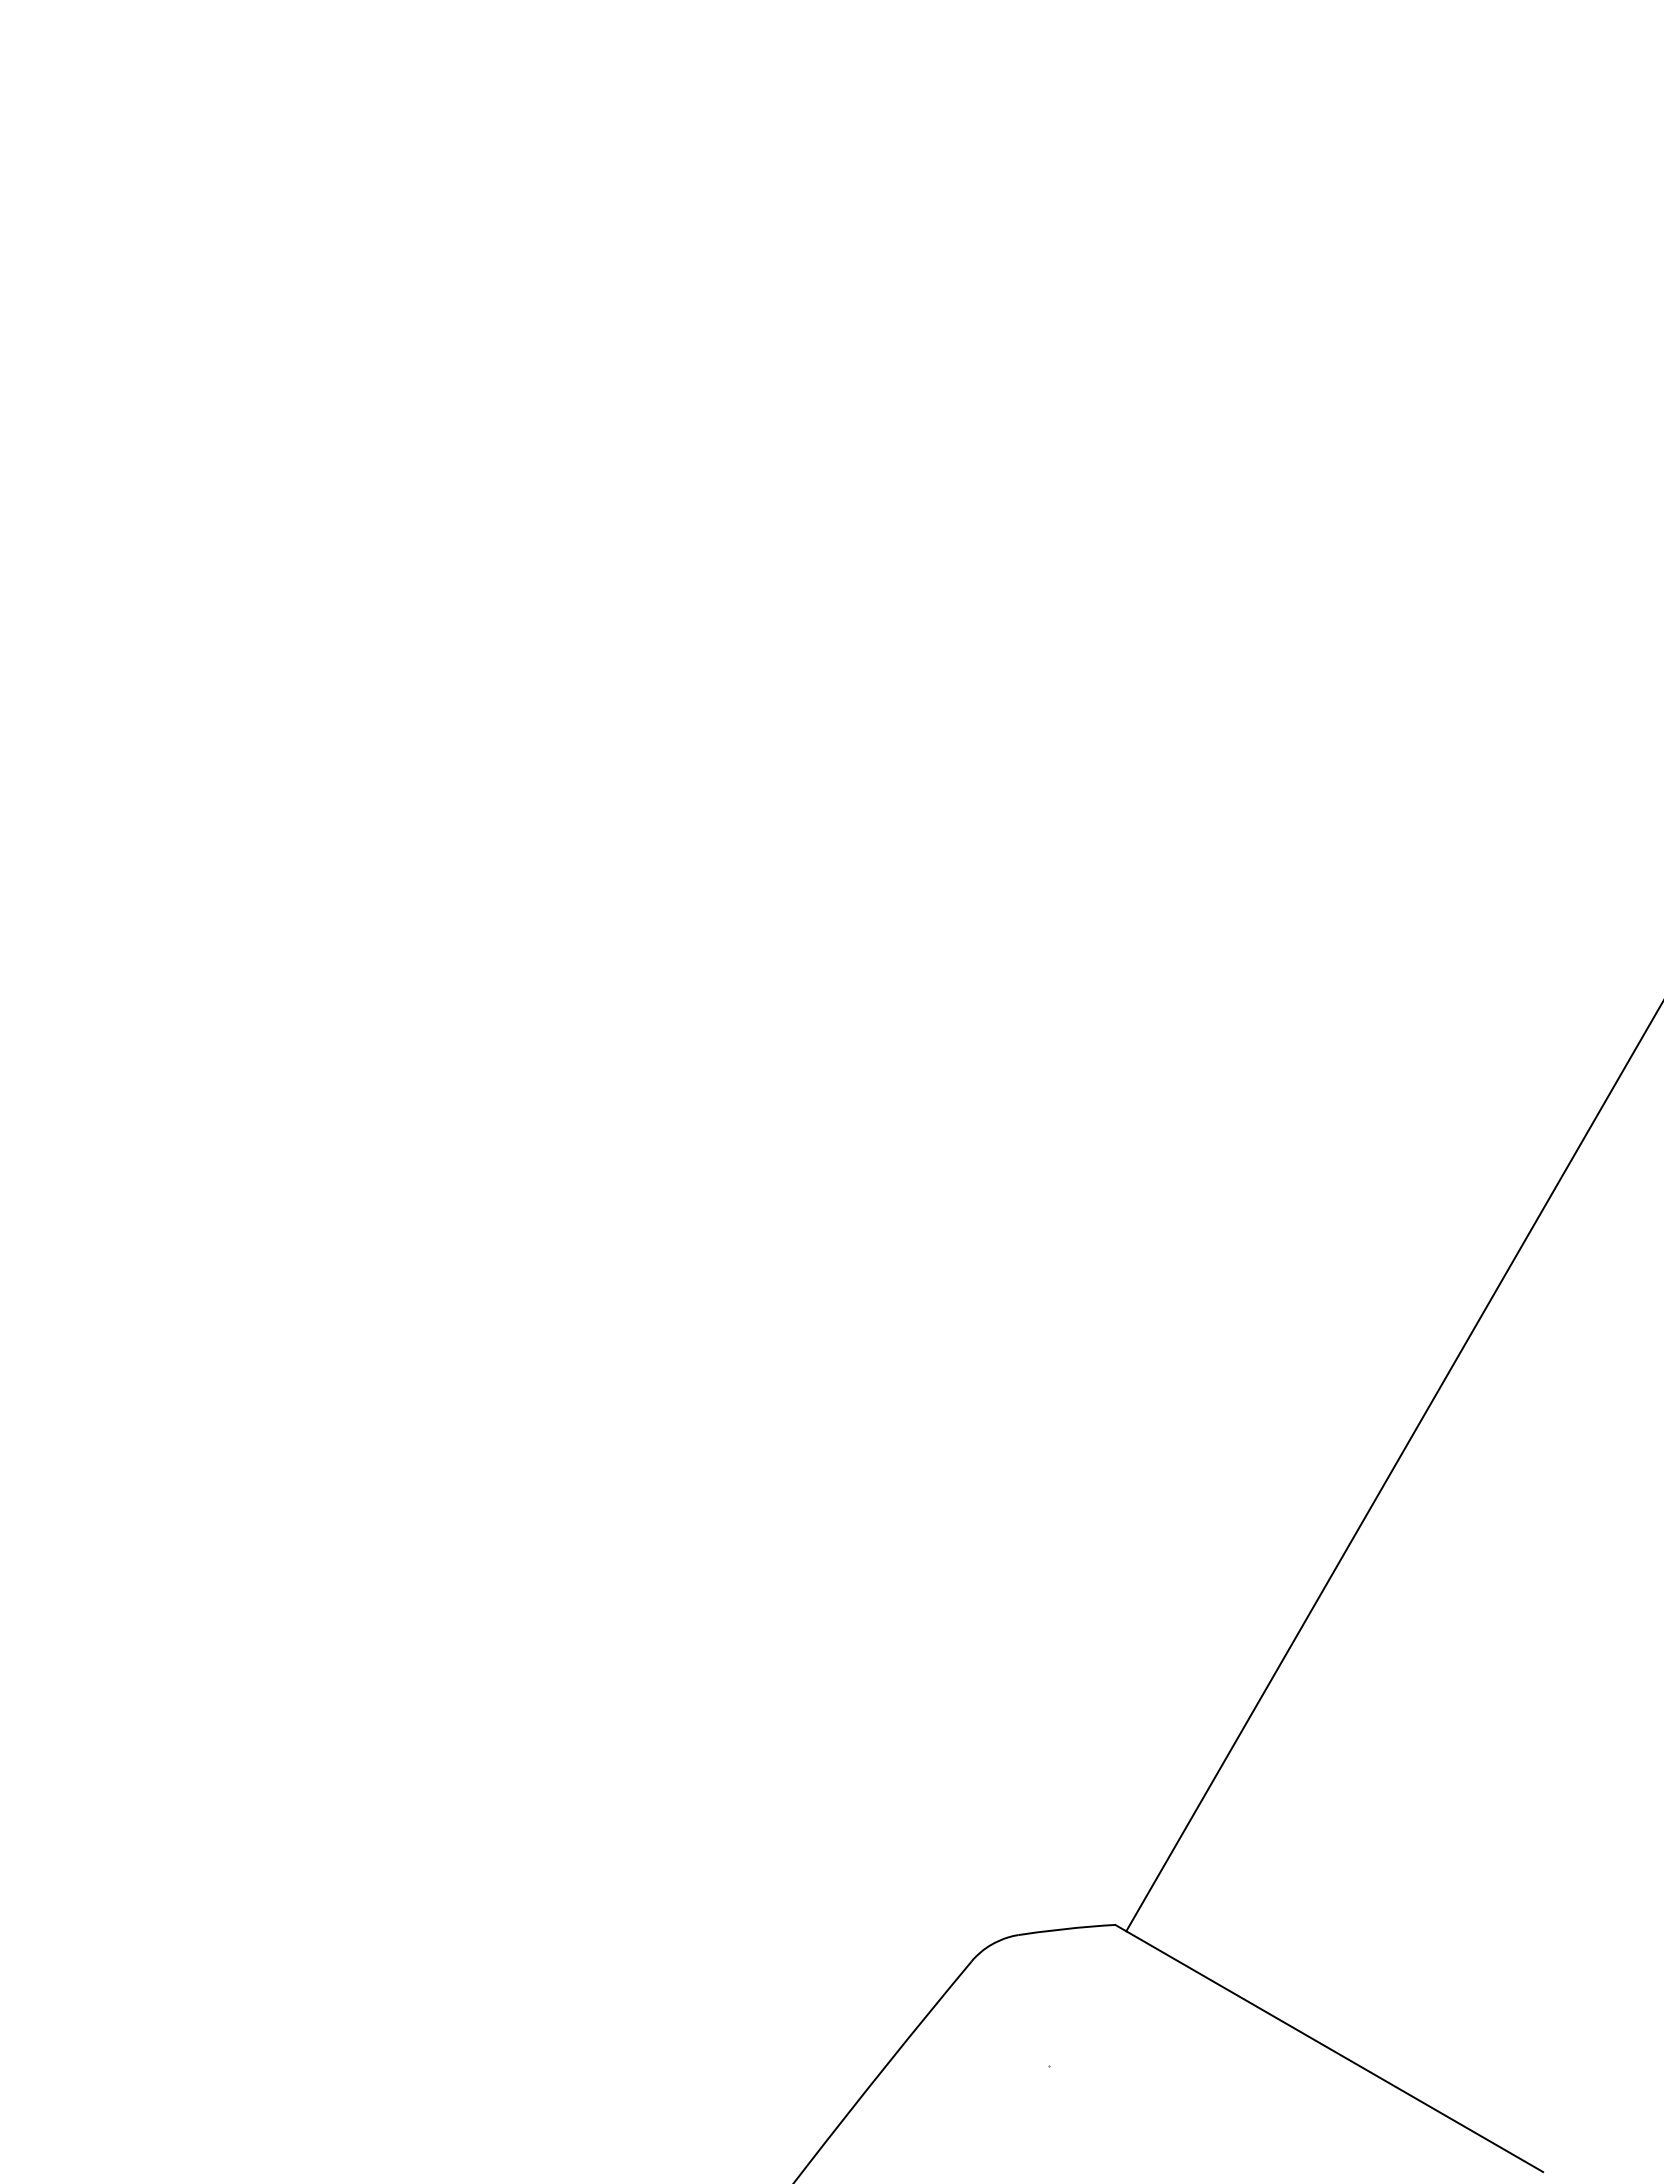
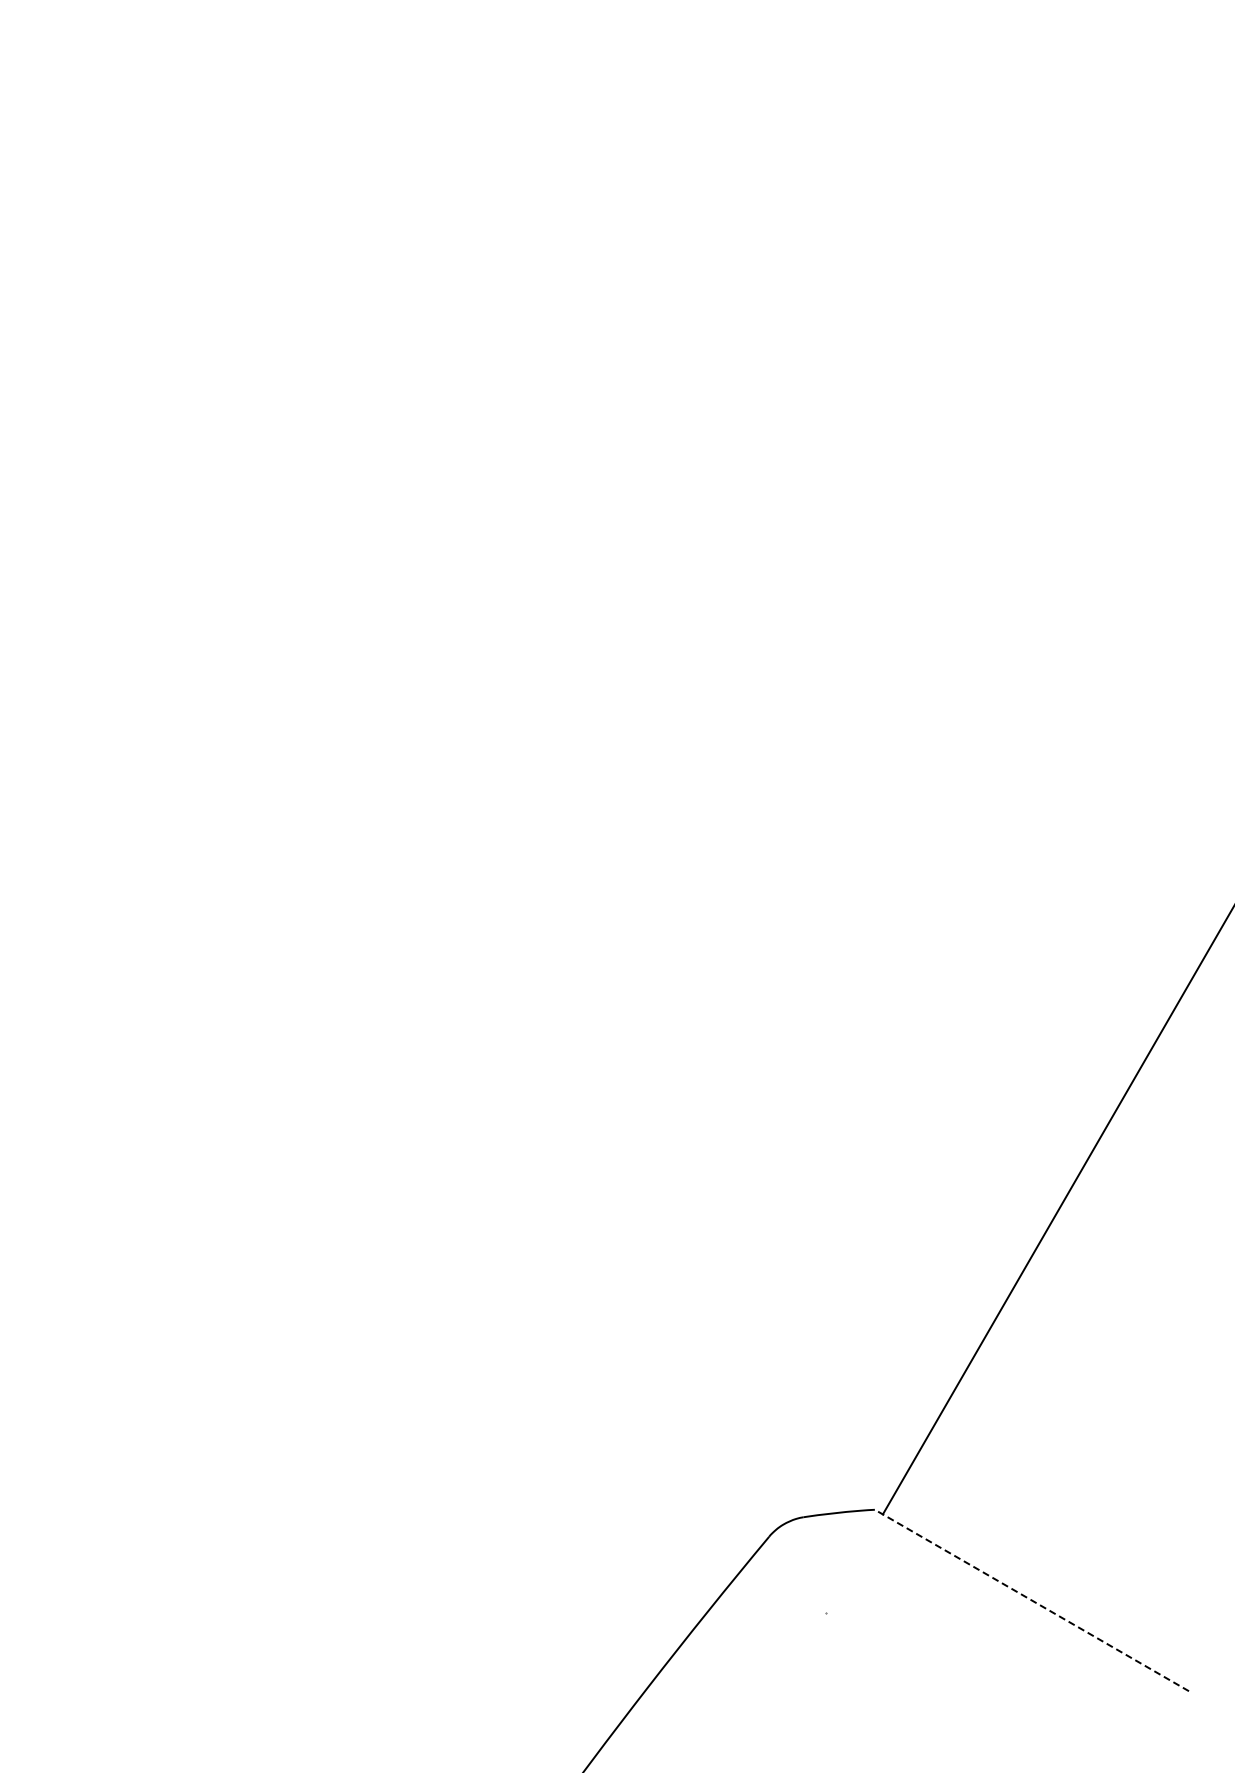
line: (1328, 2048) -> (1031, 1600), solid -> dashed

